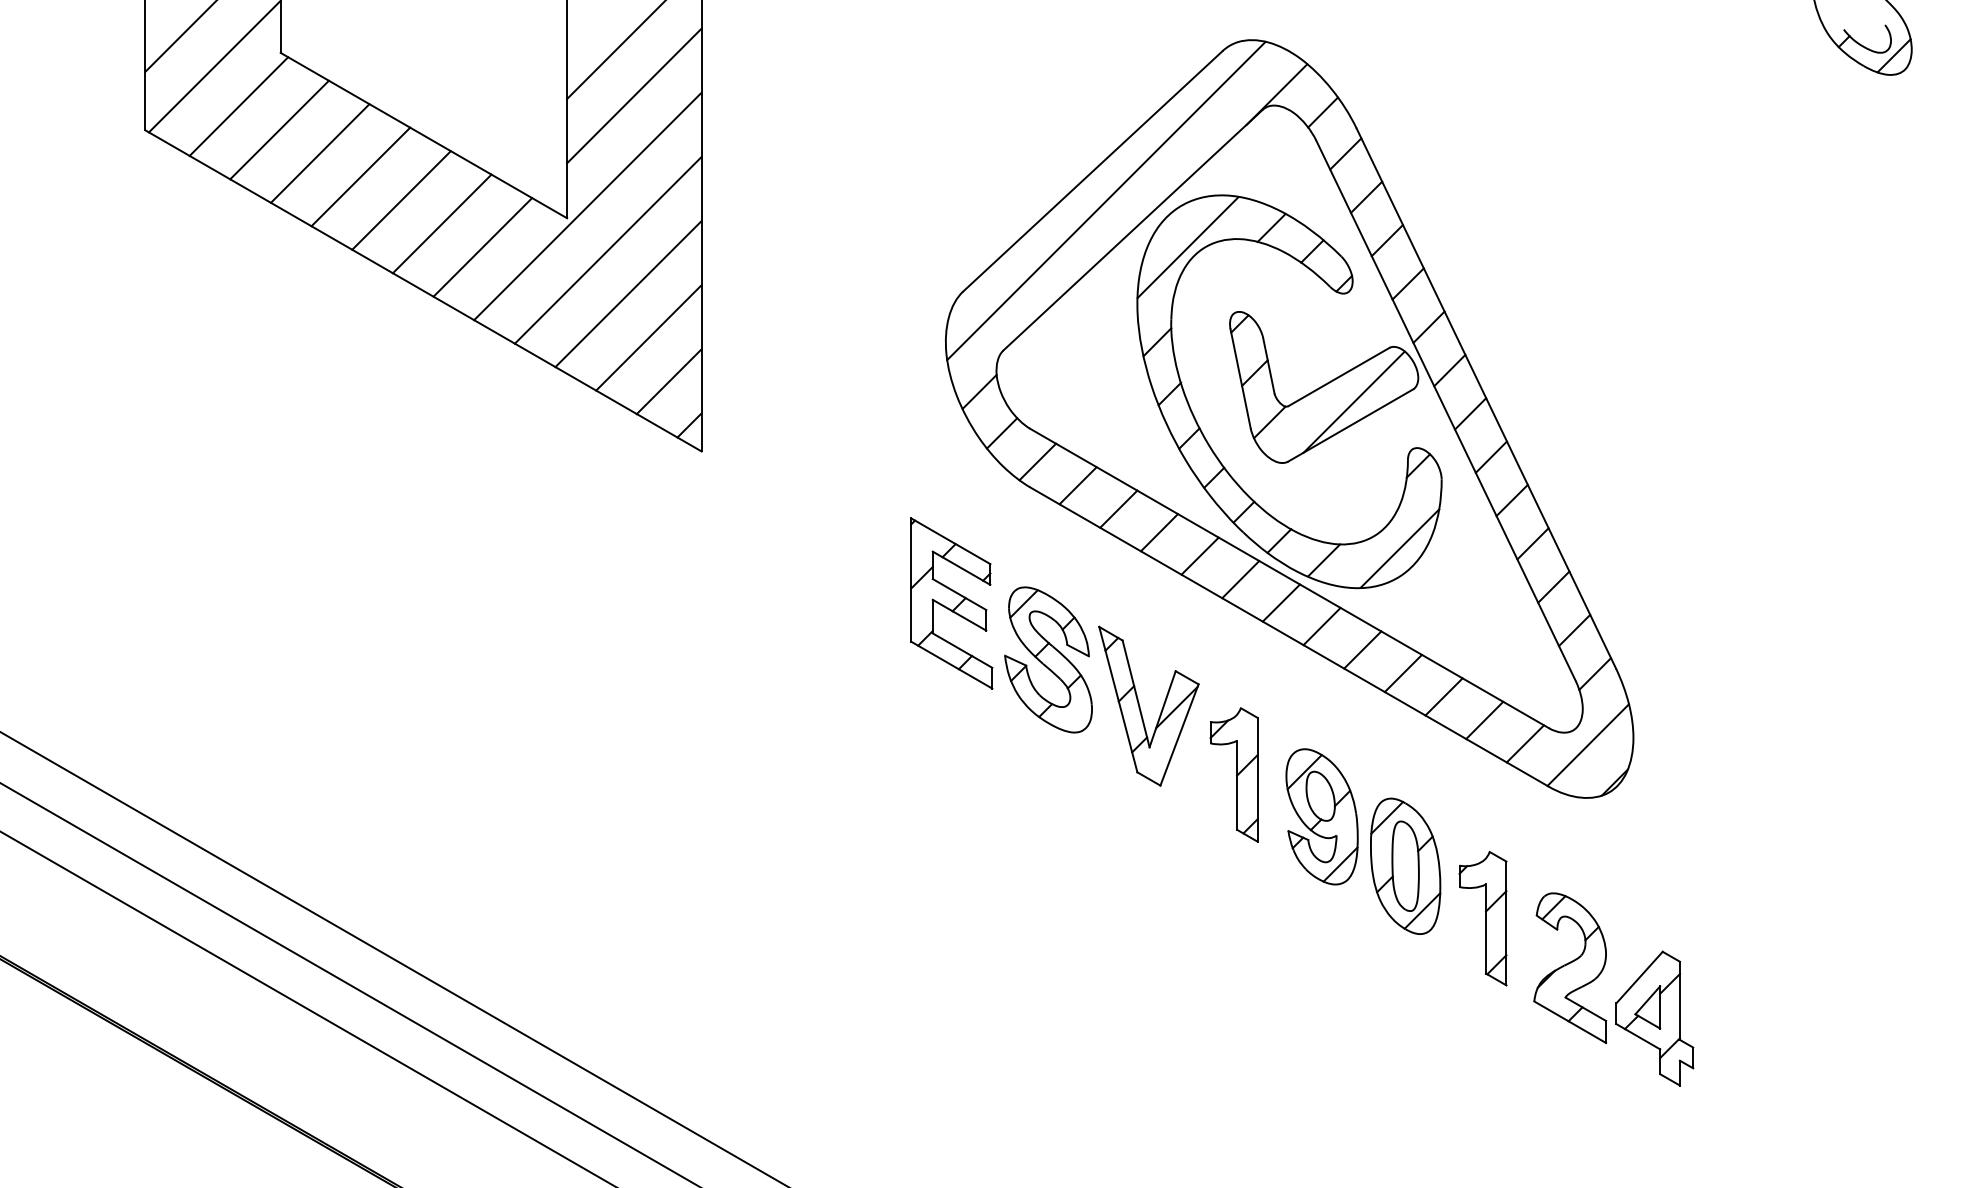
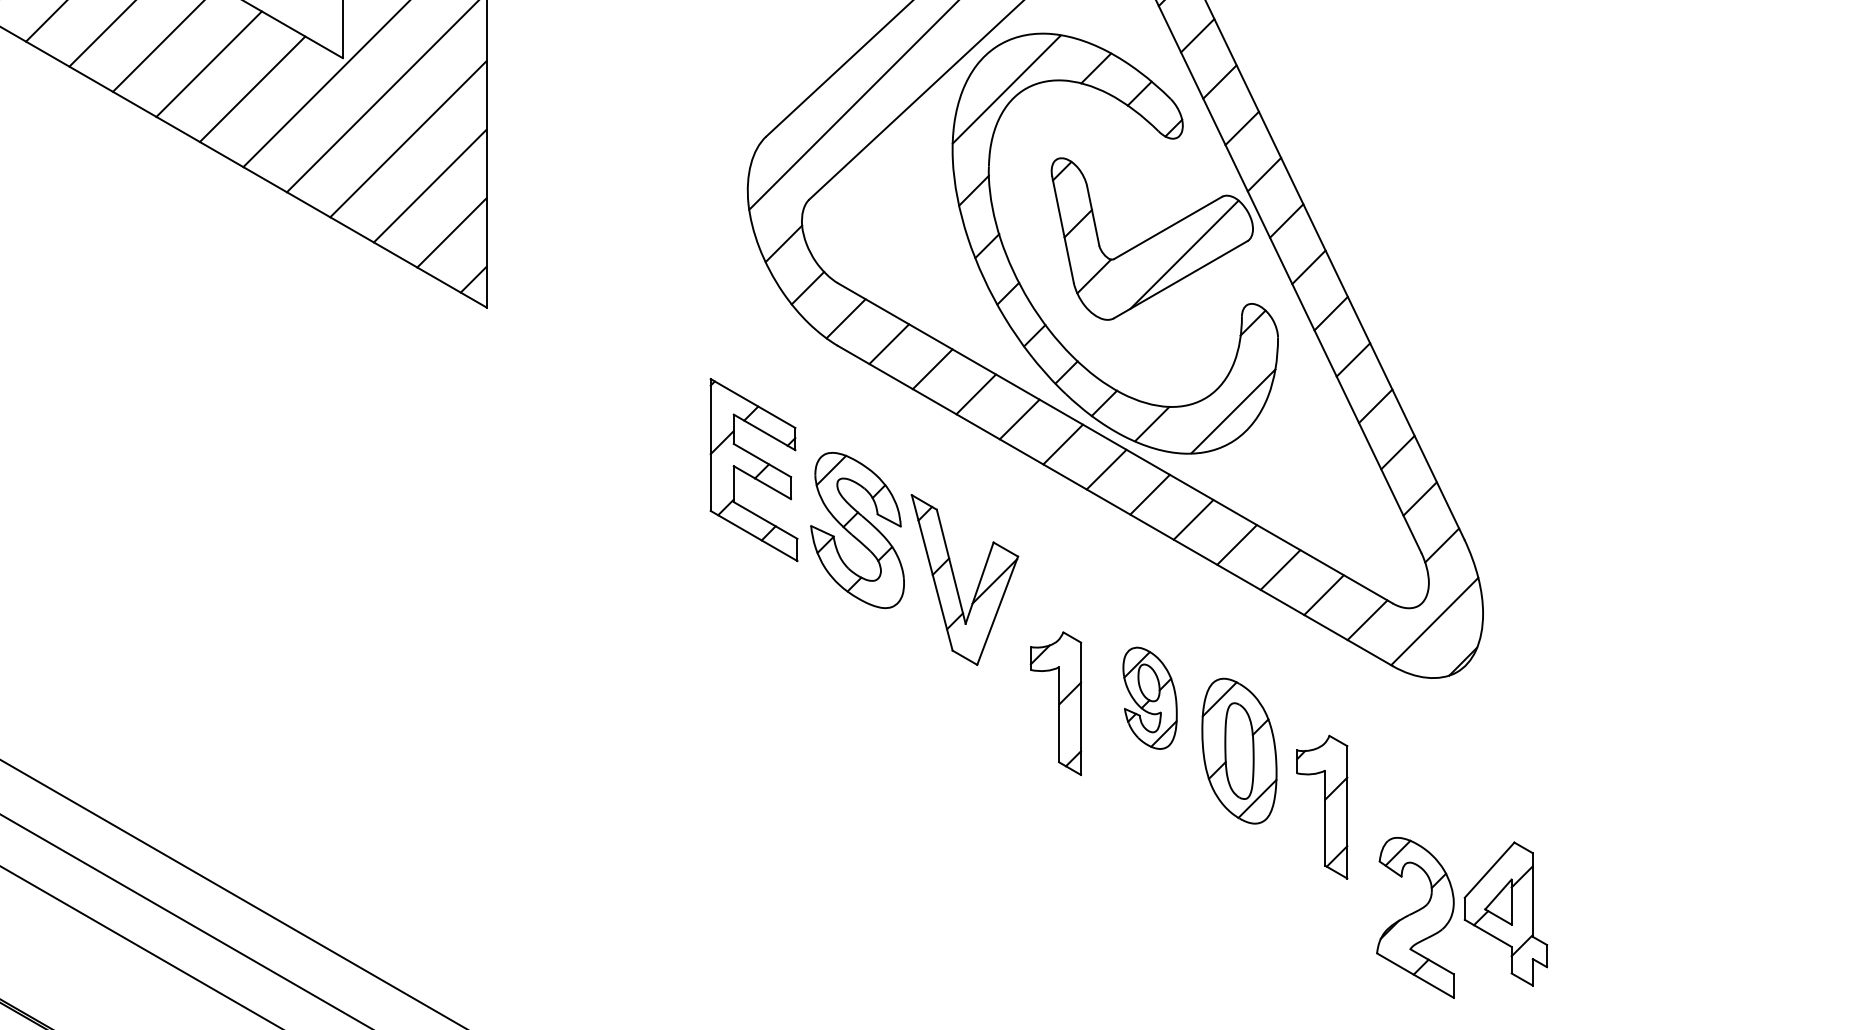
part: (1233, 774) -> (1055, 703), moved
part: (1321, 816) -> (1149, 697), size x0.7
part: (1570, 968) -> (1415, 918), moved

